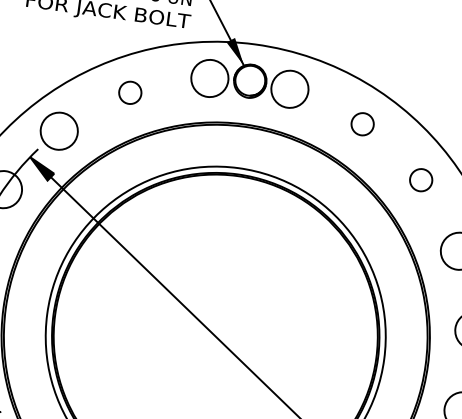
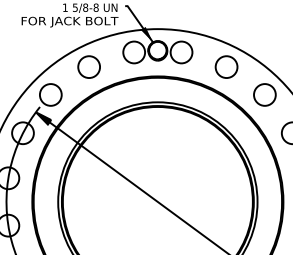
circle: (129, 91) -> (88, 66), size x1.67
circle: (362, 123) -> (226, 66), size x1.67
circle: (420, 179) -> (264, 94), size x1.67

